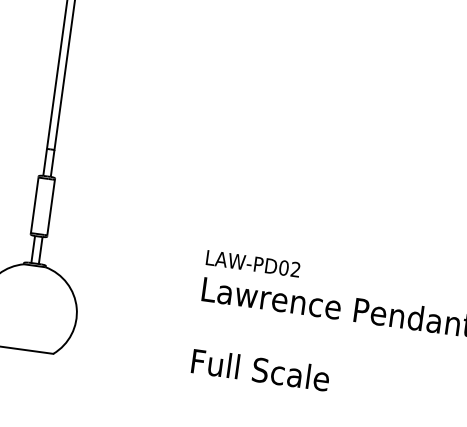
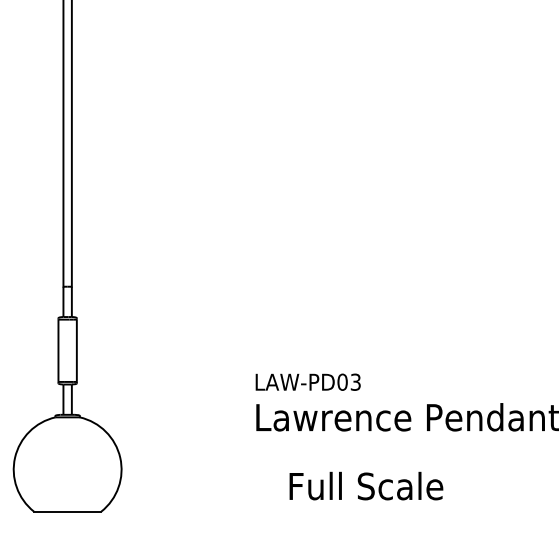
text: (295, 269) -> (355, 382), LAW-PD02 -> LAW-PD03
text: (260, 369) -> (366, 485), moved

